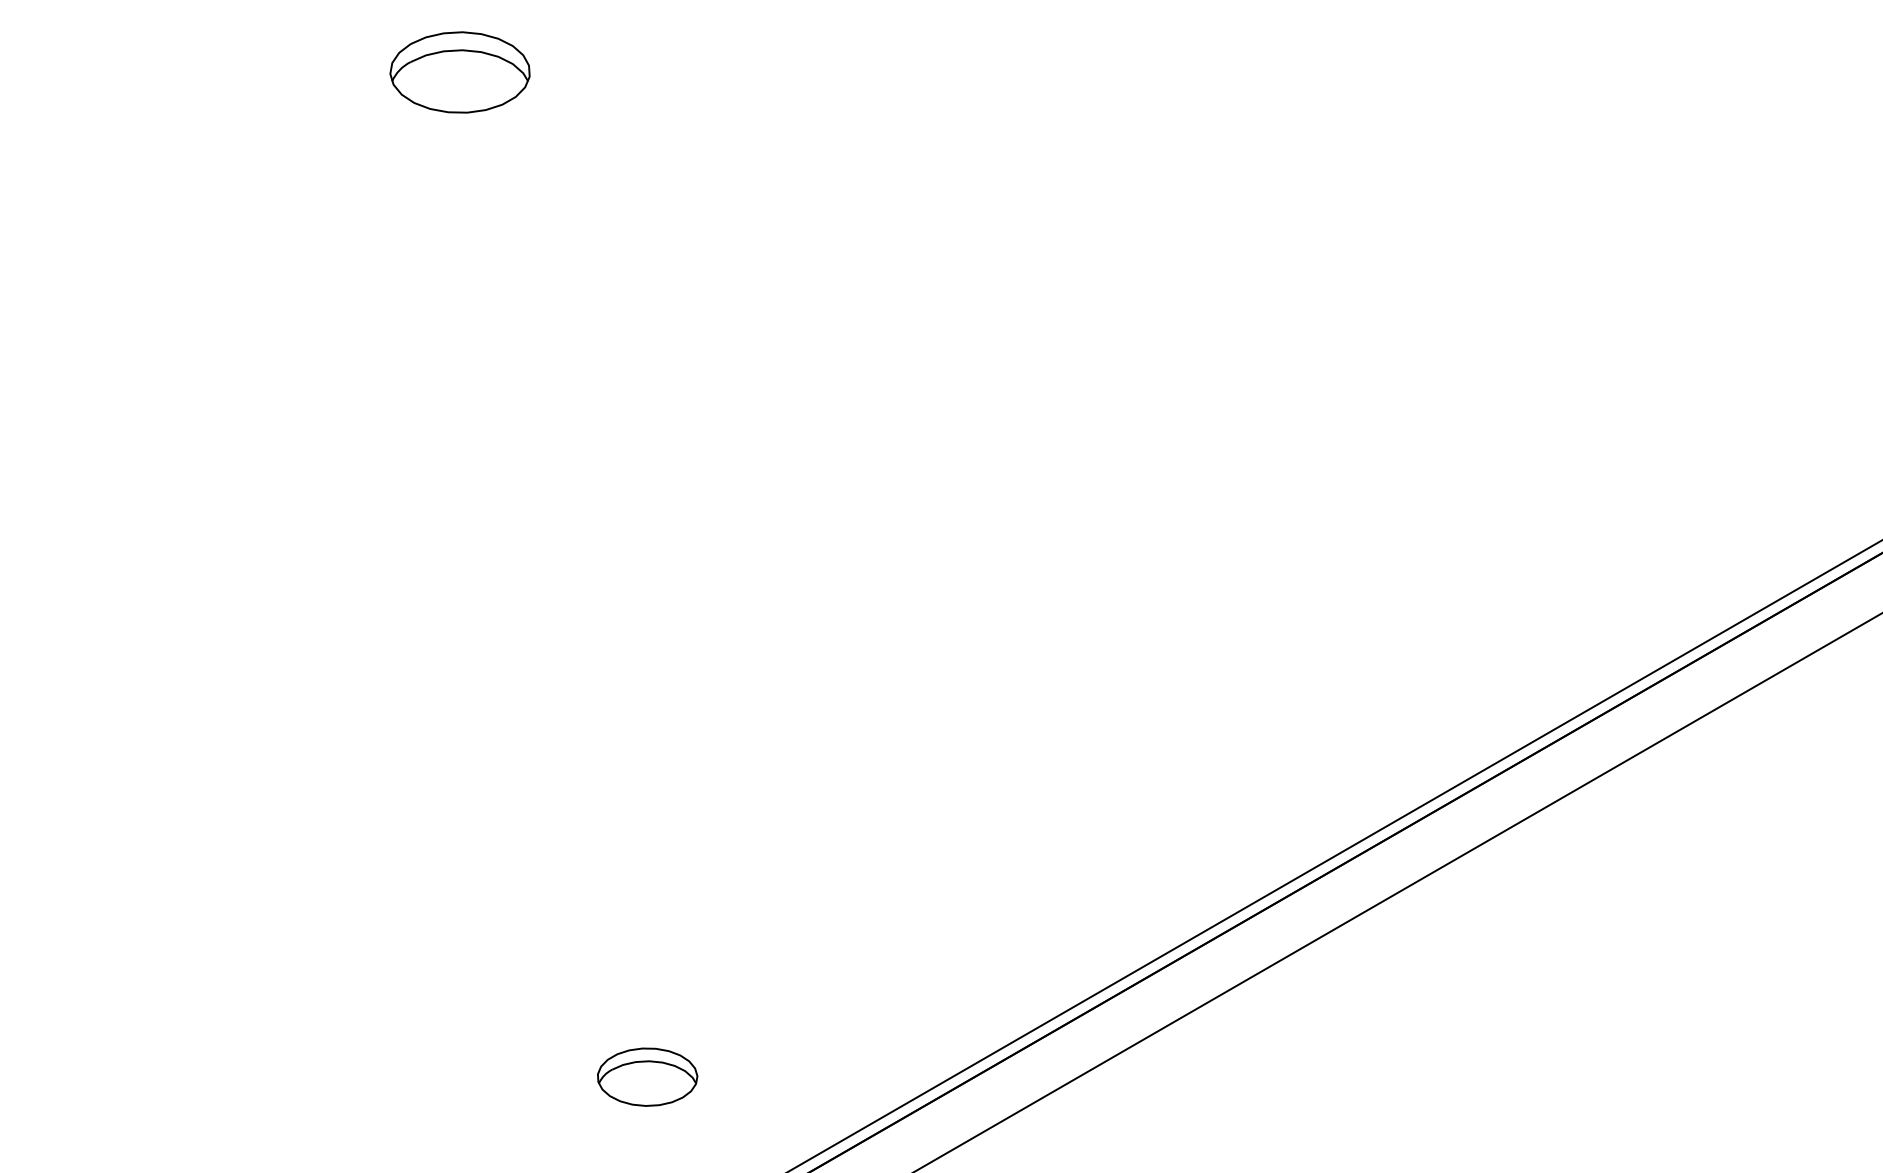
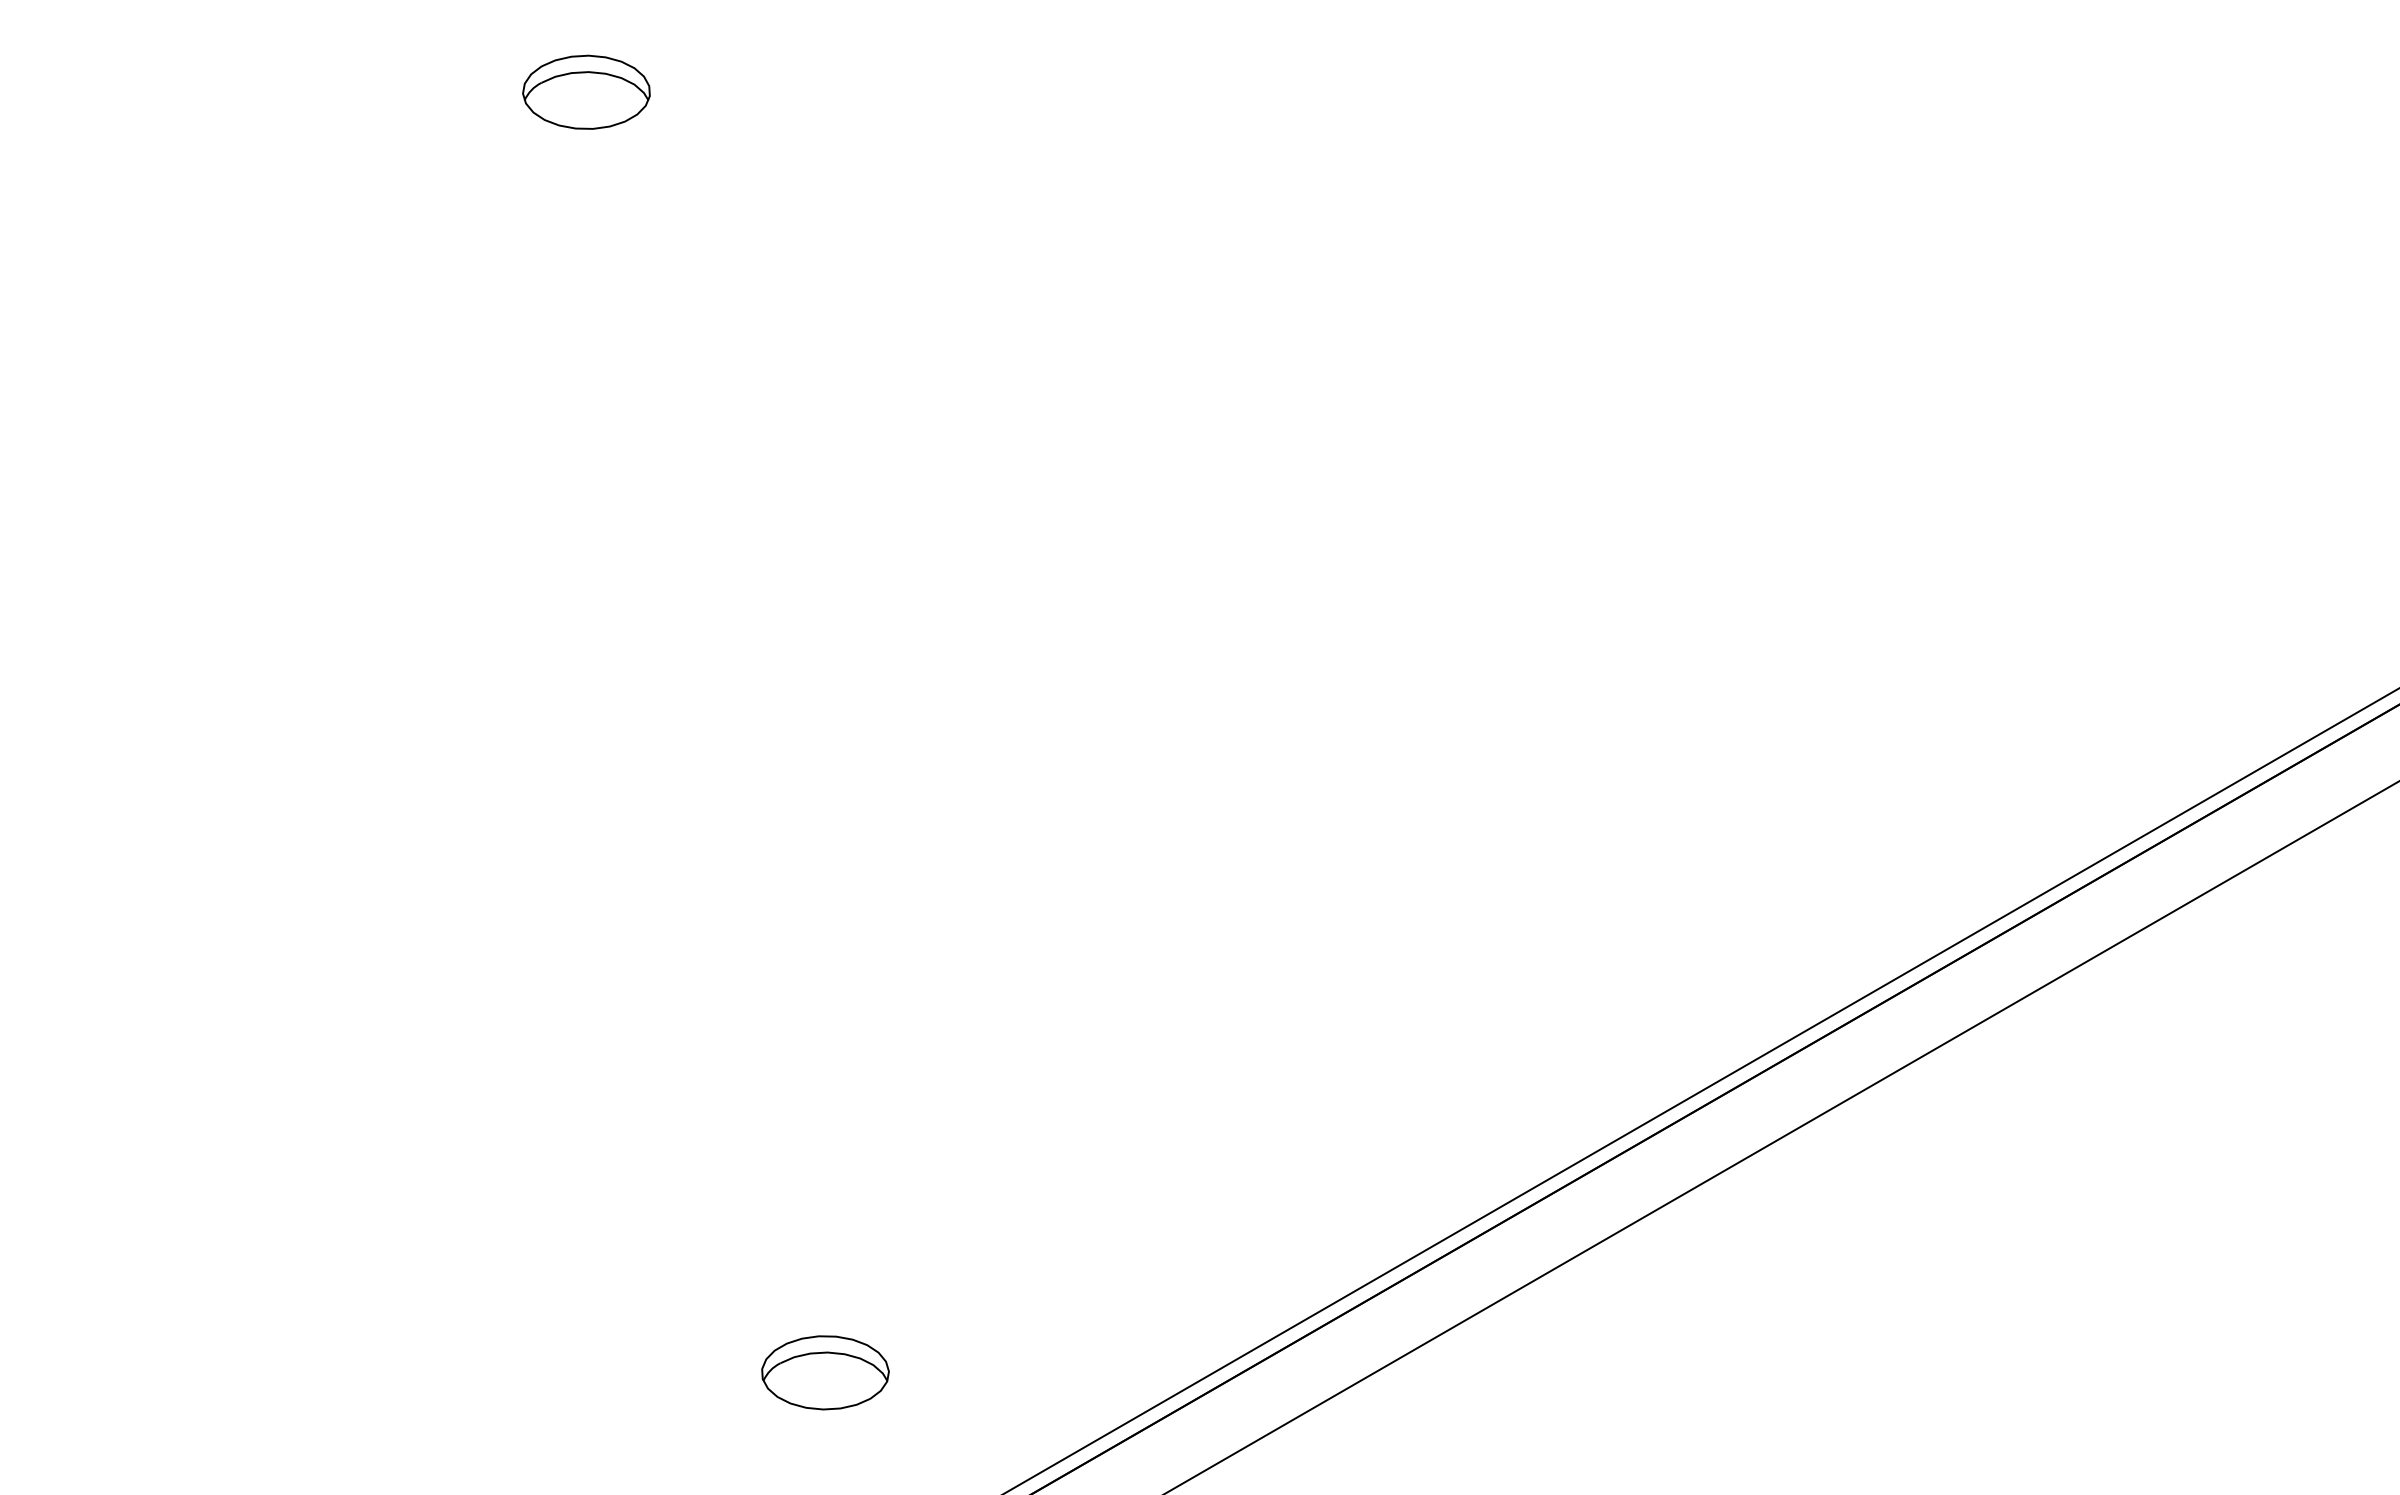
part: (460, 71) -> (586, 91), size x0.71

